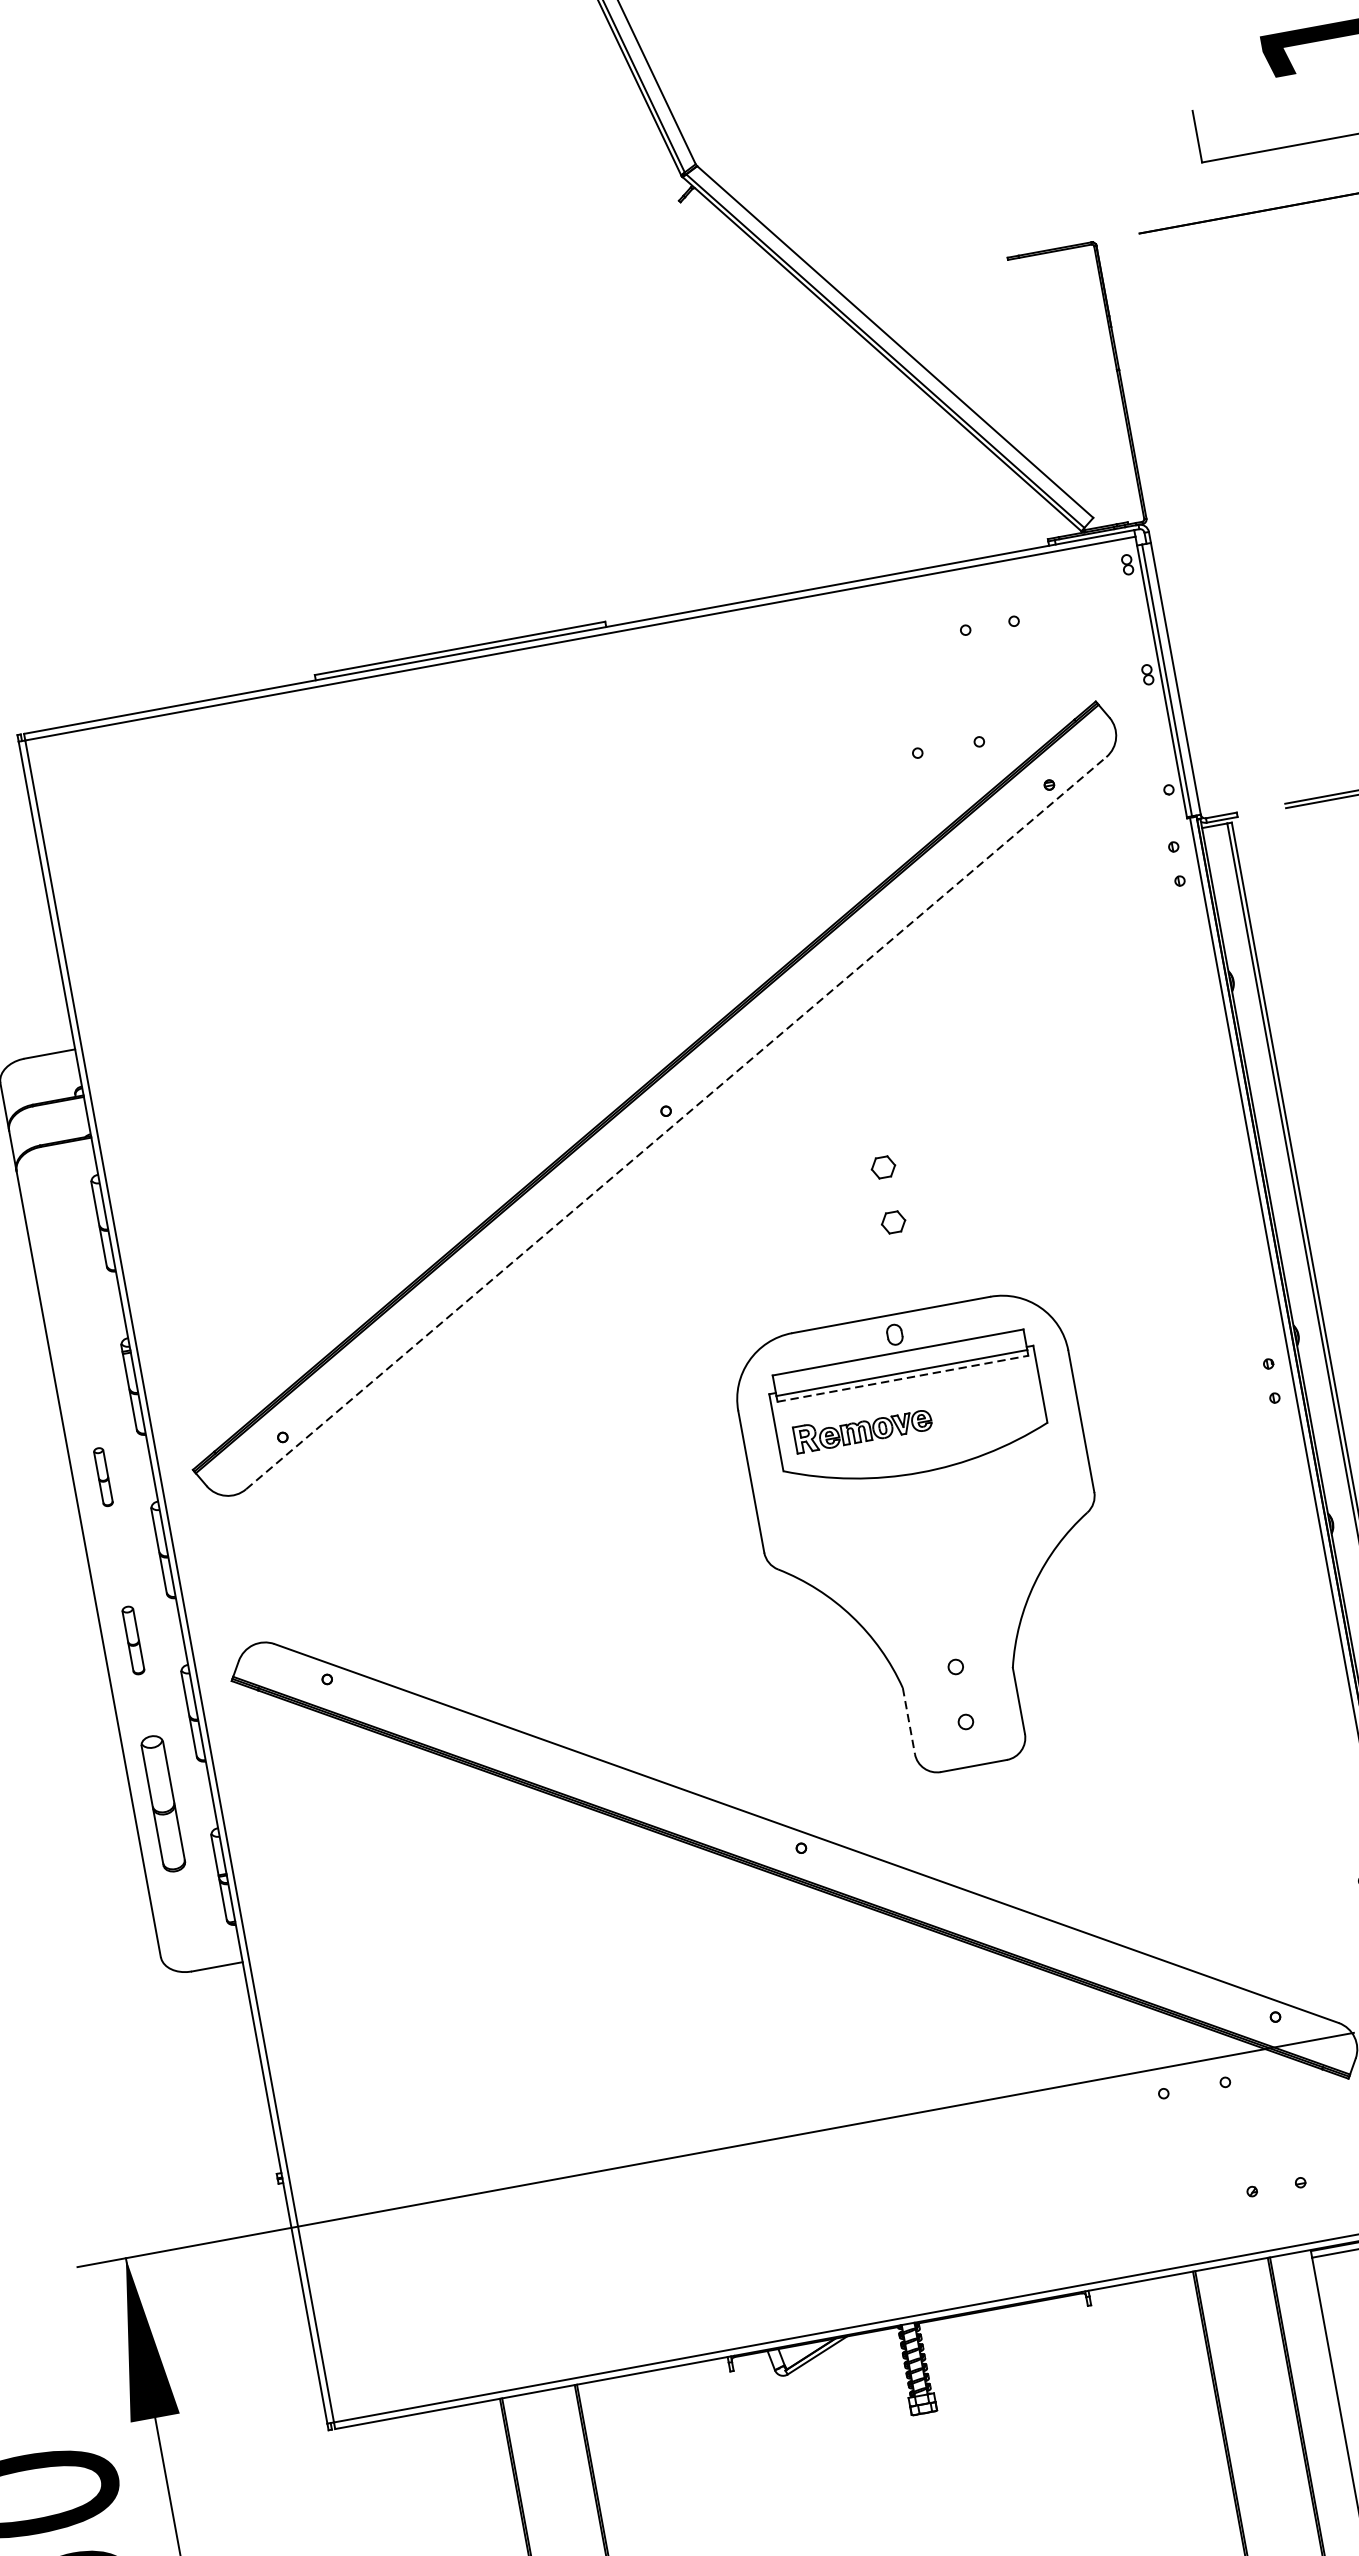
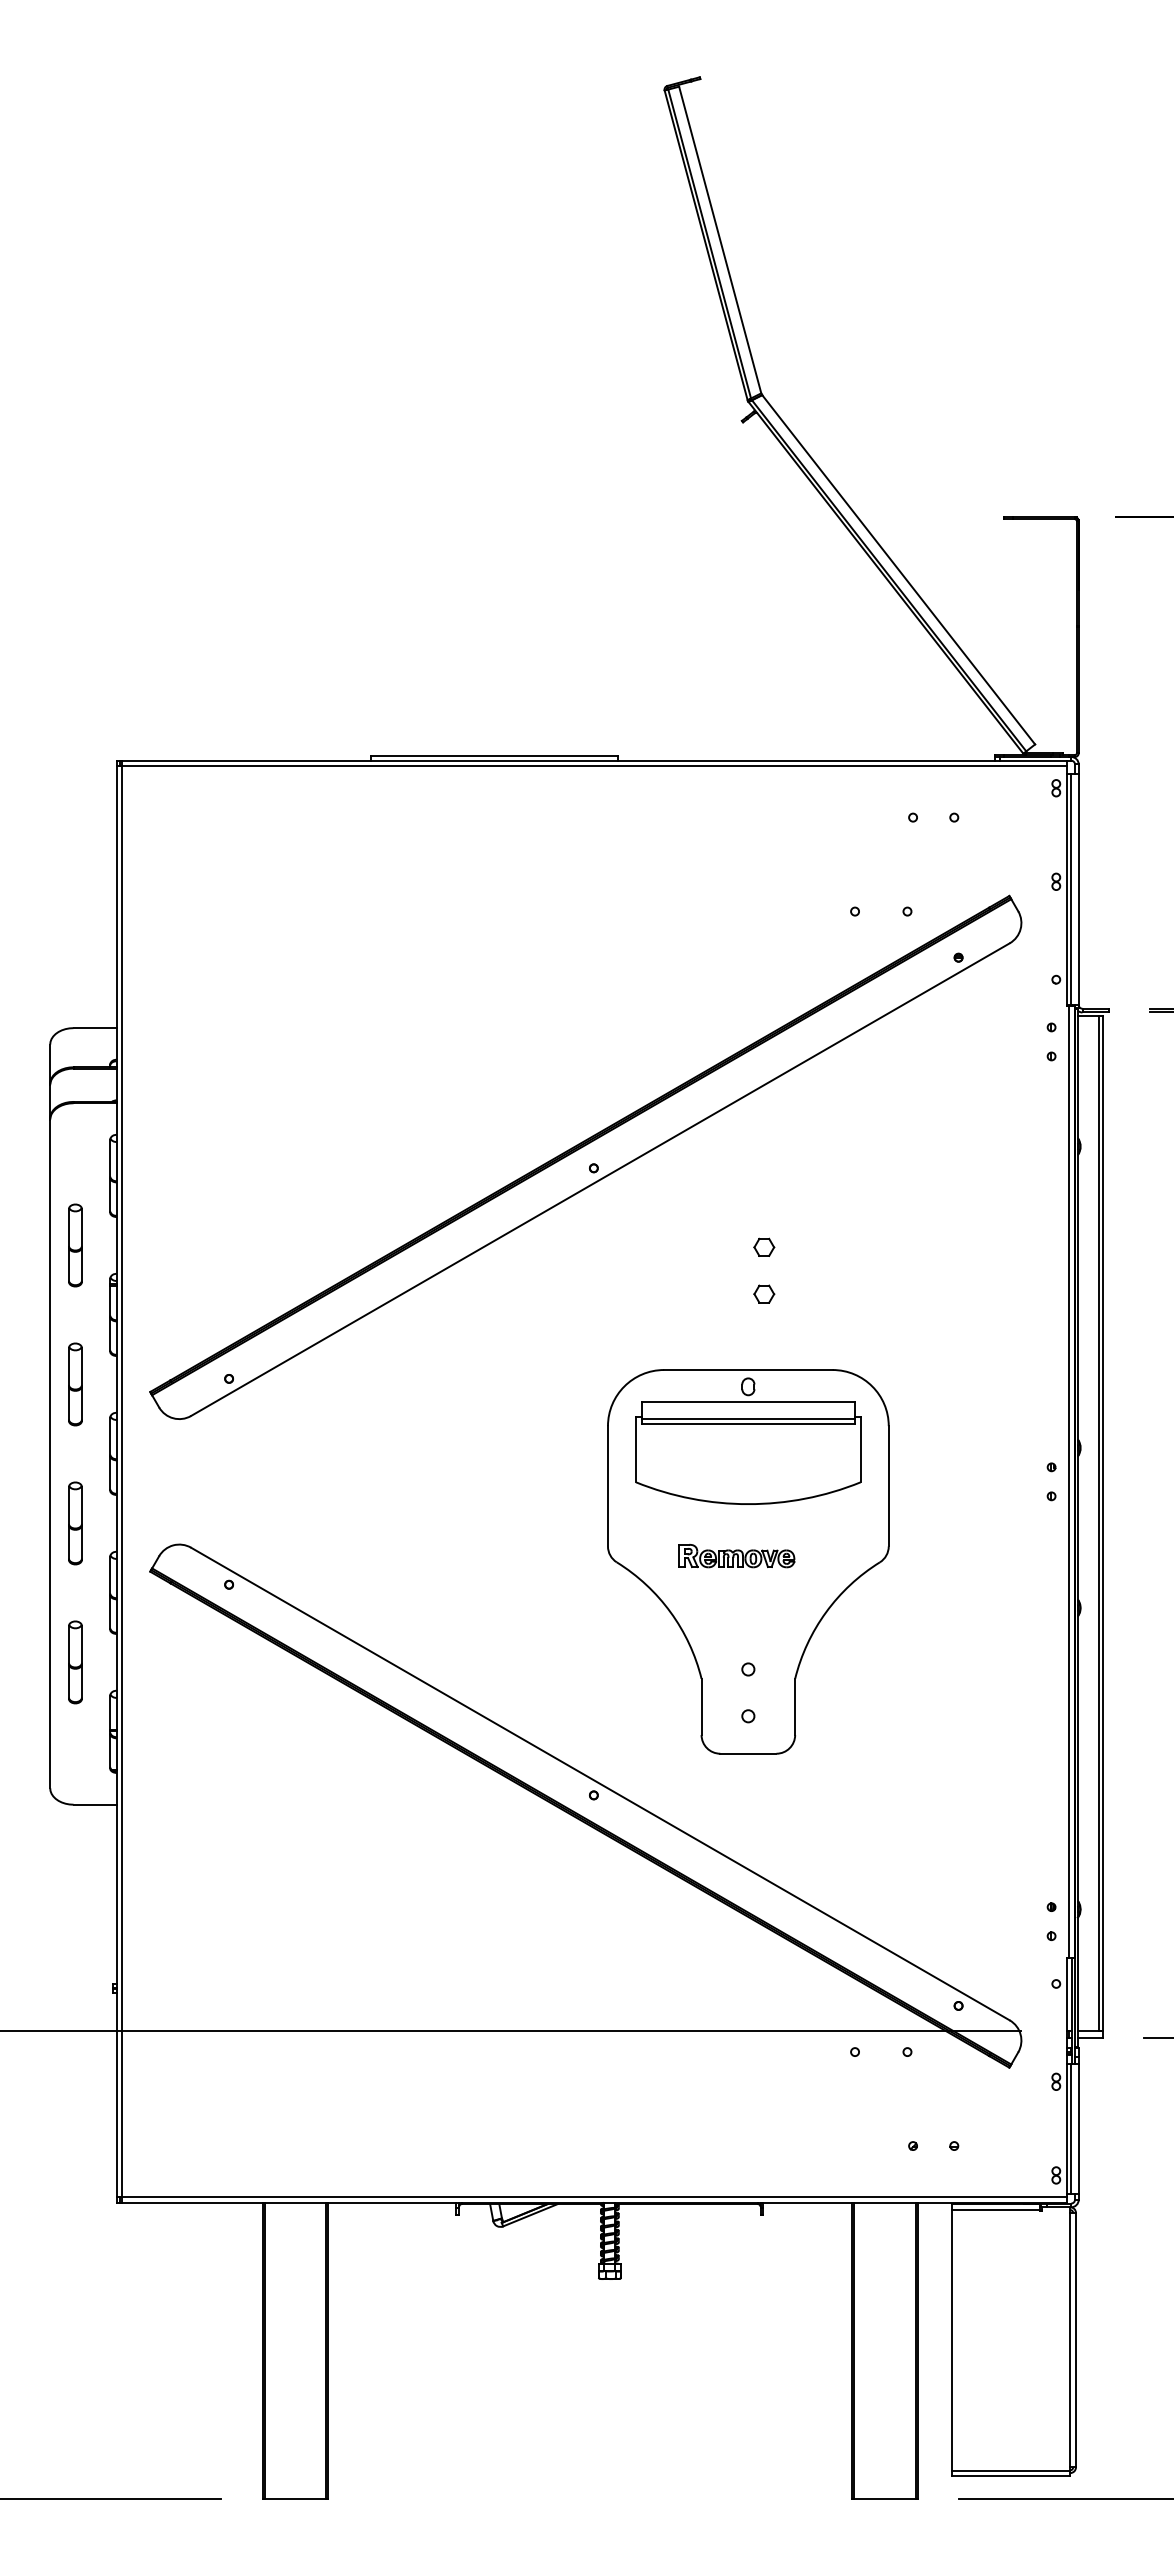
line: (676, 1122) -> (600, 1179), dashed -> solid
part: (73, 1313) -> (75, 1245), added
line: (903, 1379) -> (748, 1424), dashed -> solid
part: (862, 1428) -> (736, 1556), moved
part: (103, 1477) -> (75, 1384), size x1.67
part: (133, 1640) -> (75, 1523), size x1.43
line: (908, 1721) -> (701, 1707), dashed -> solid
part: (163, 1803) -> (75, 1662), size x0.71

